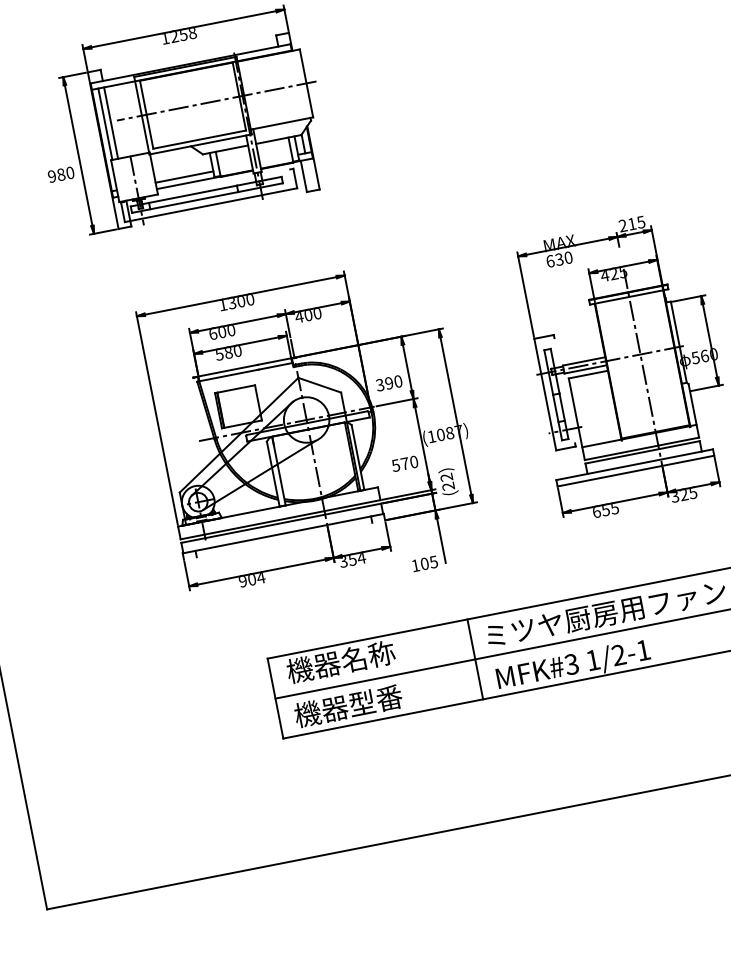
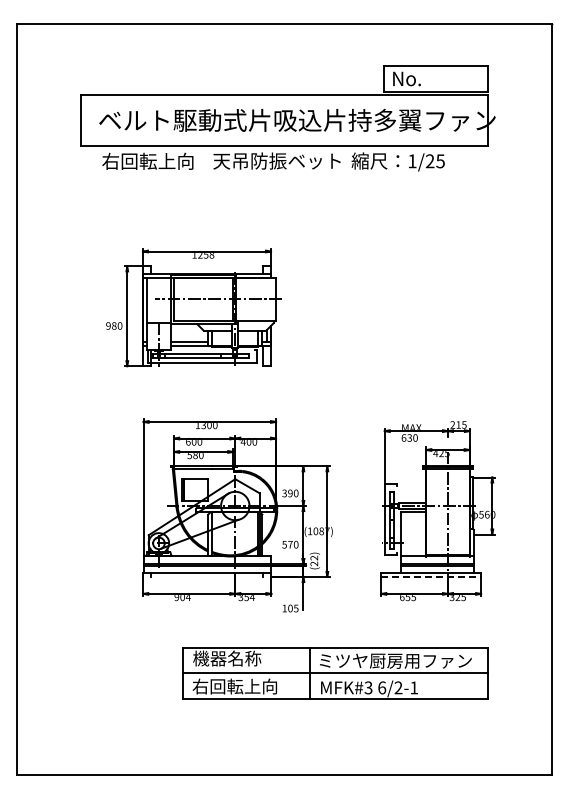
line: (111, 123) -> (151, 300), removed
line: (636, 471) -> (431, 577), solid -> dashed
text: (593, 659) -> (382, 687), 1/2-1 -> 6/2-1
text: (360, 703) -> (234, 686), 機器型番 -> 右回転上向

